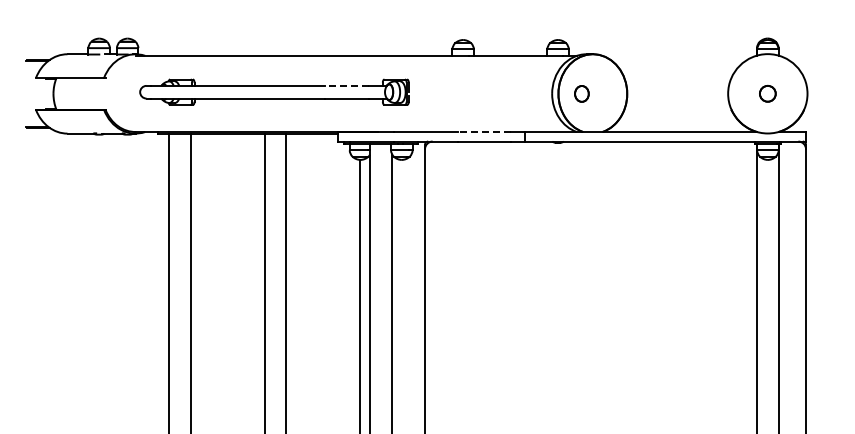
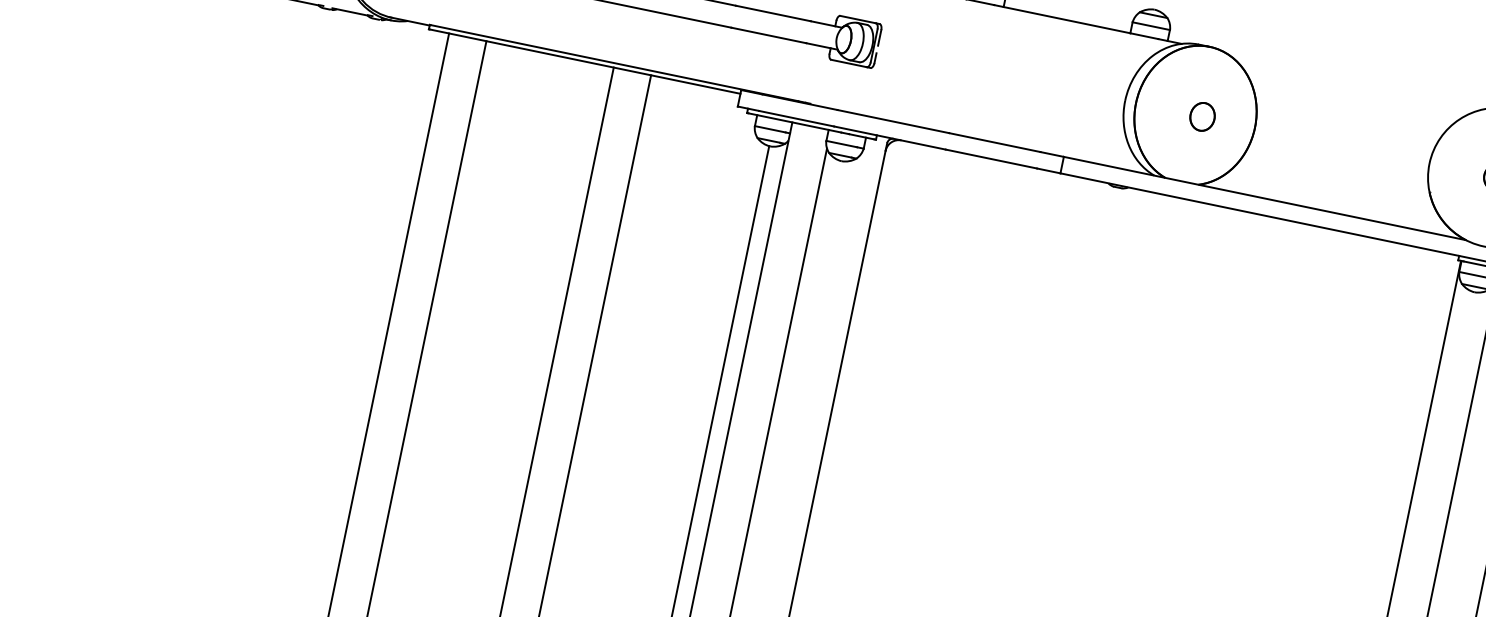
line: (347, 85) -> (774, 13), dashed -> solid
part: (581, 93) -> (1201, 116), moved
line: (484, 132) -> (994, 143), dashed -> solid

